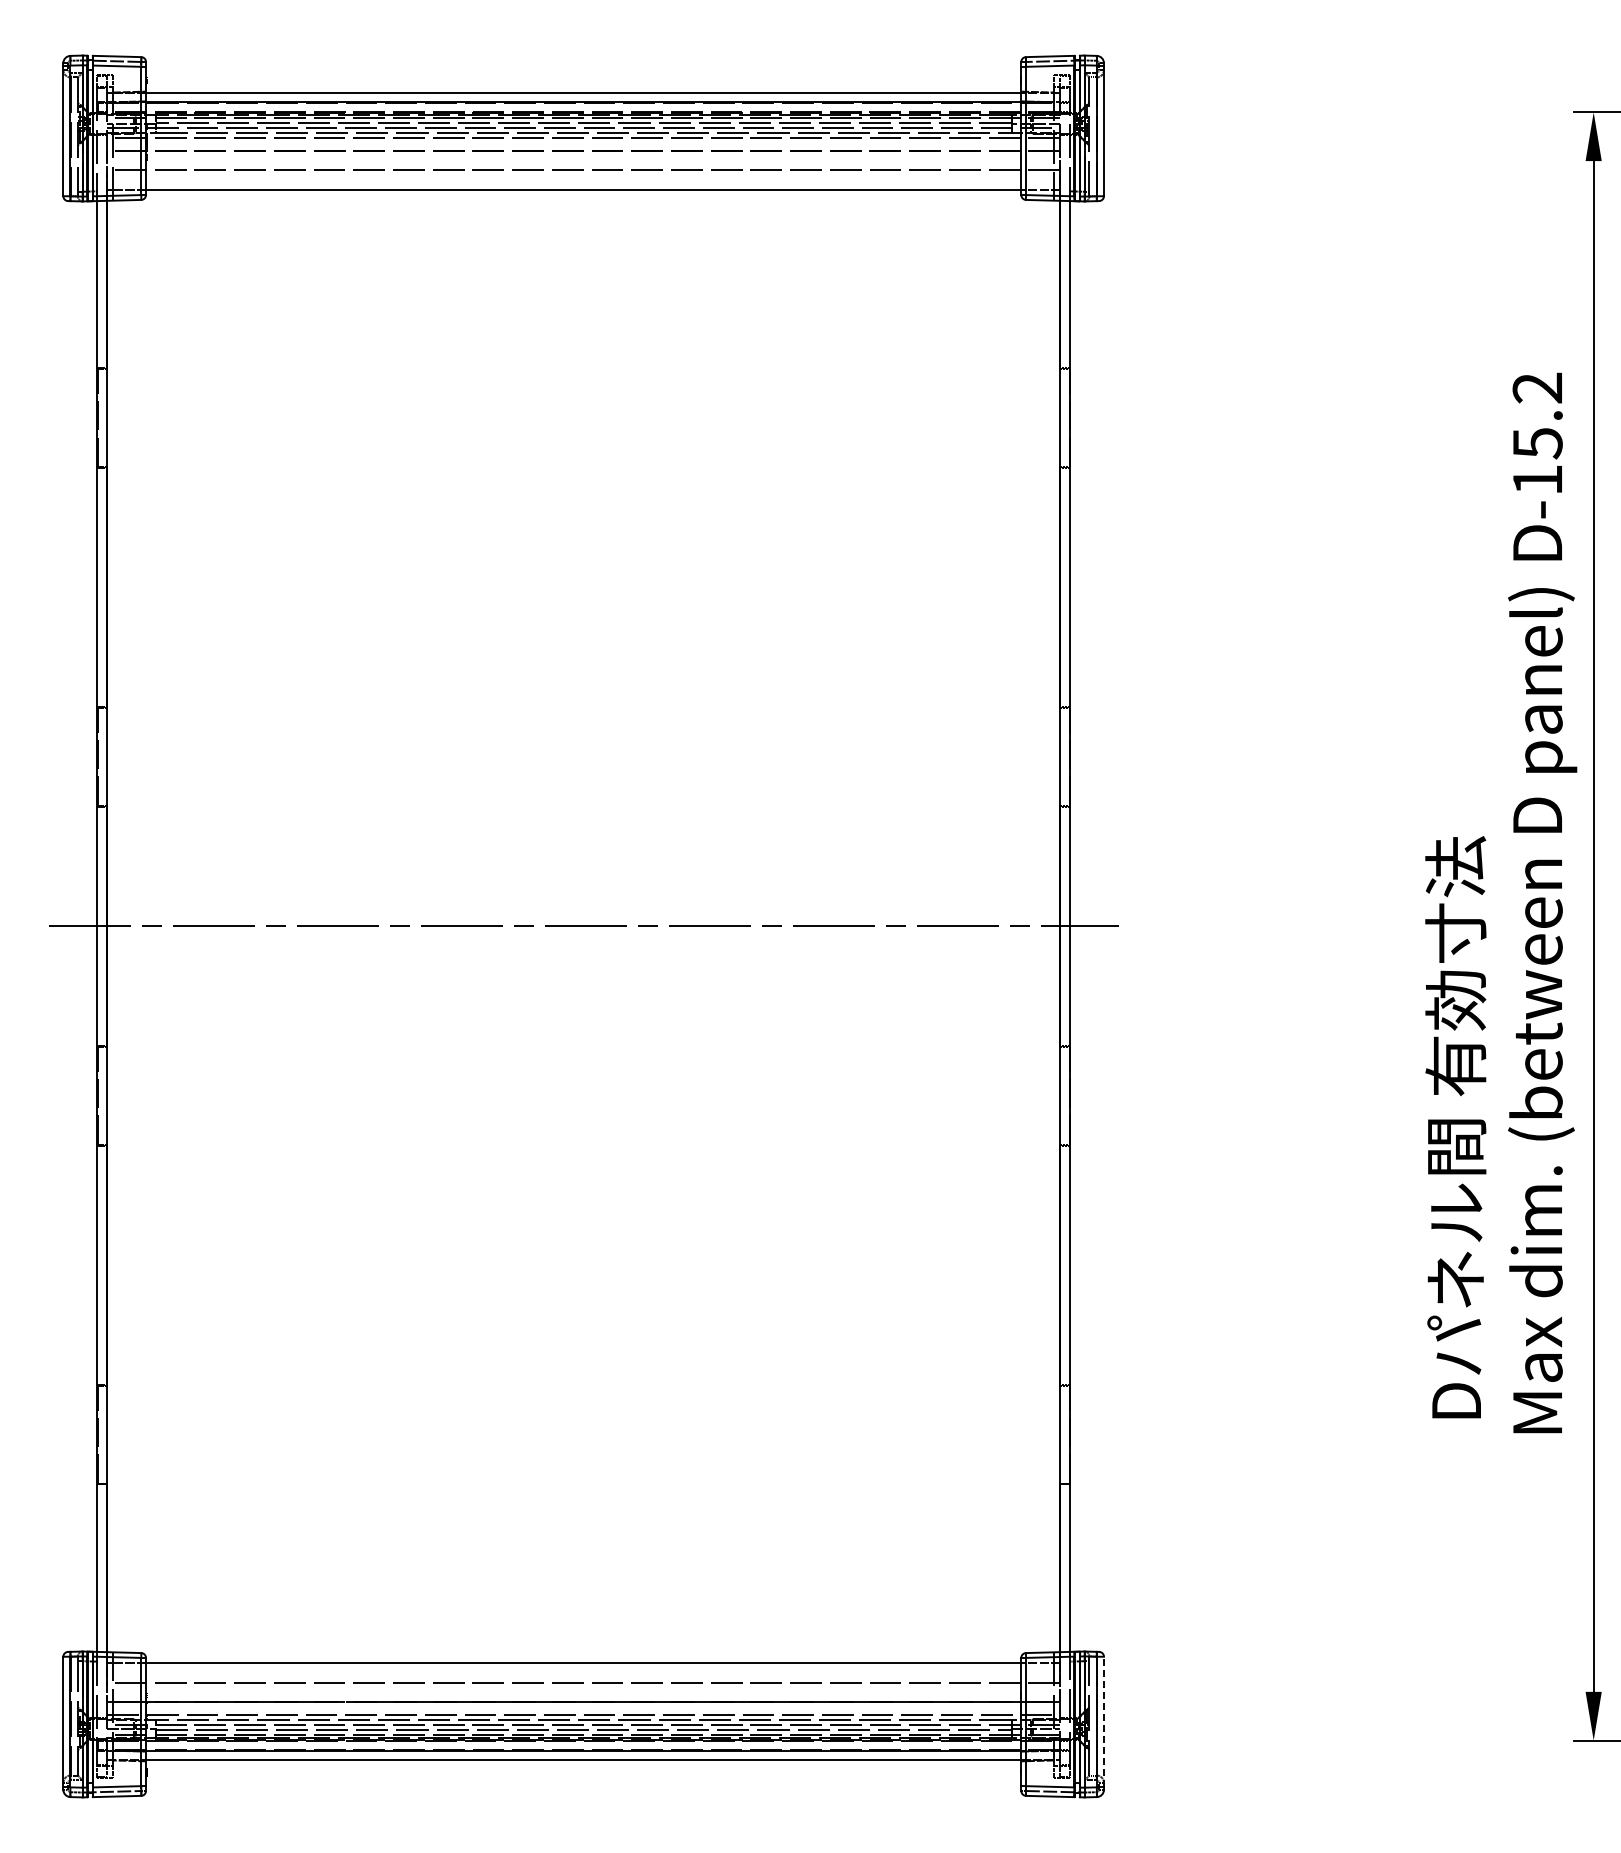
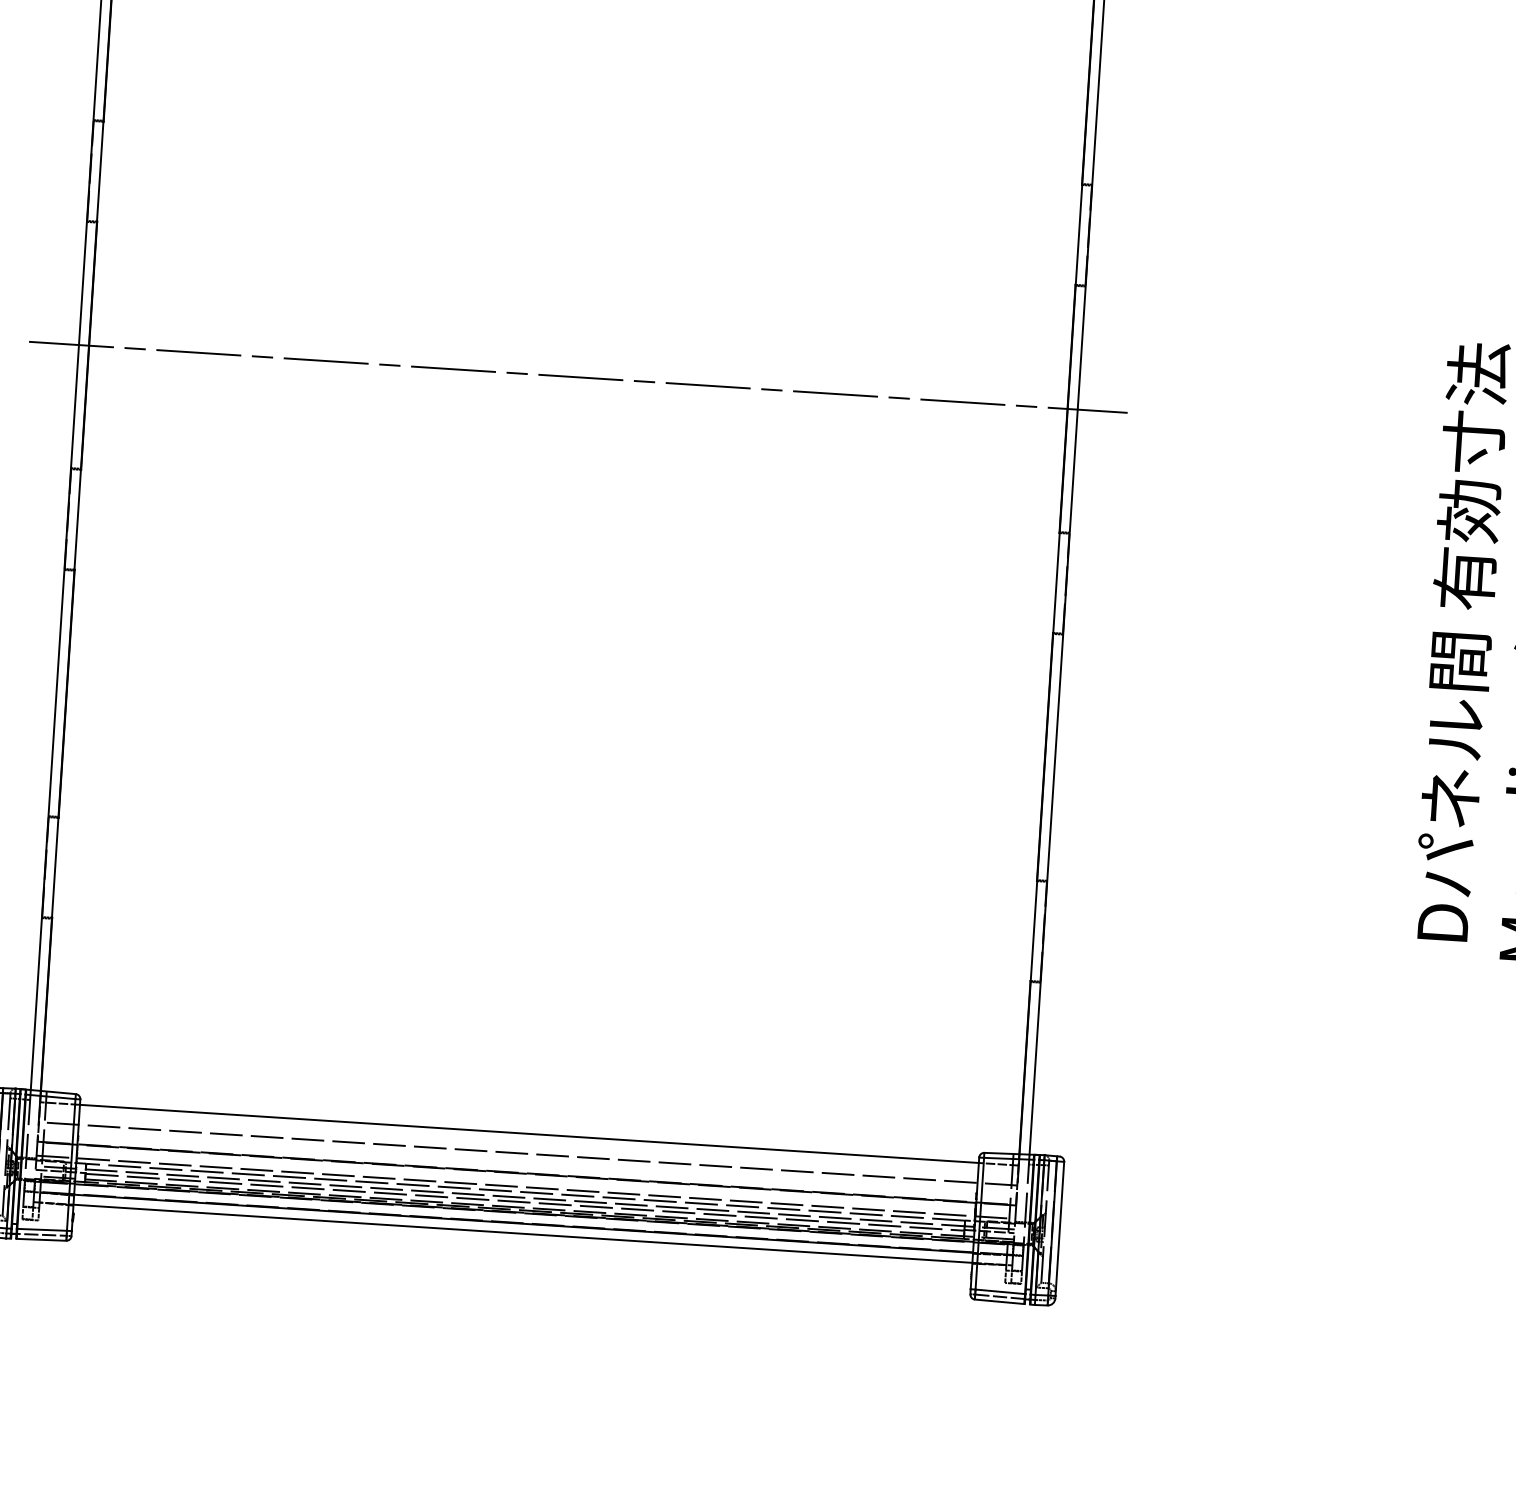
line: (1103, 1721) -> (1059, 1228), dashed -> solid

